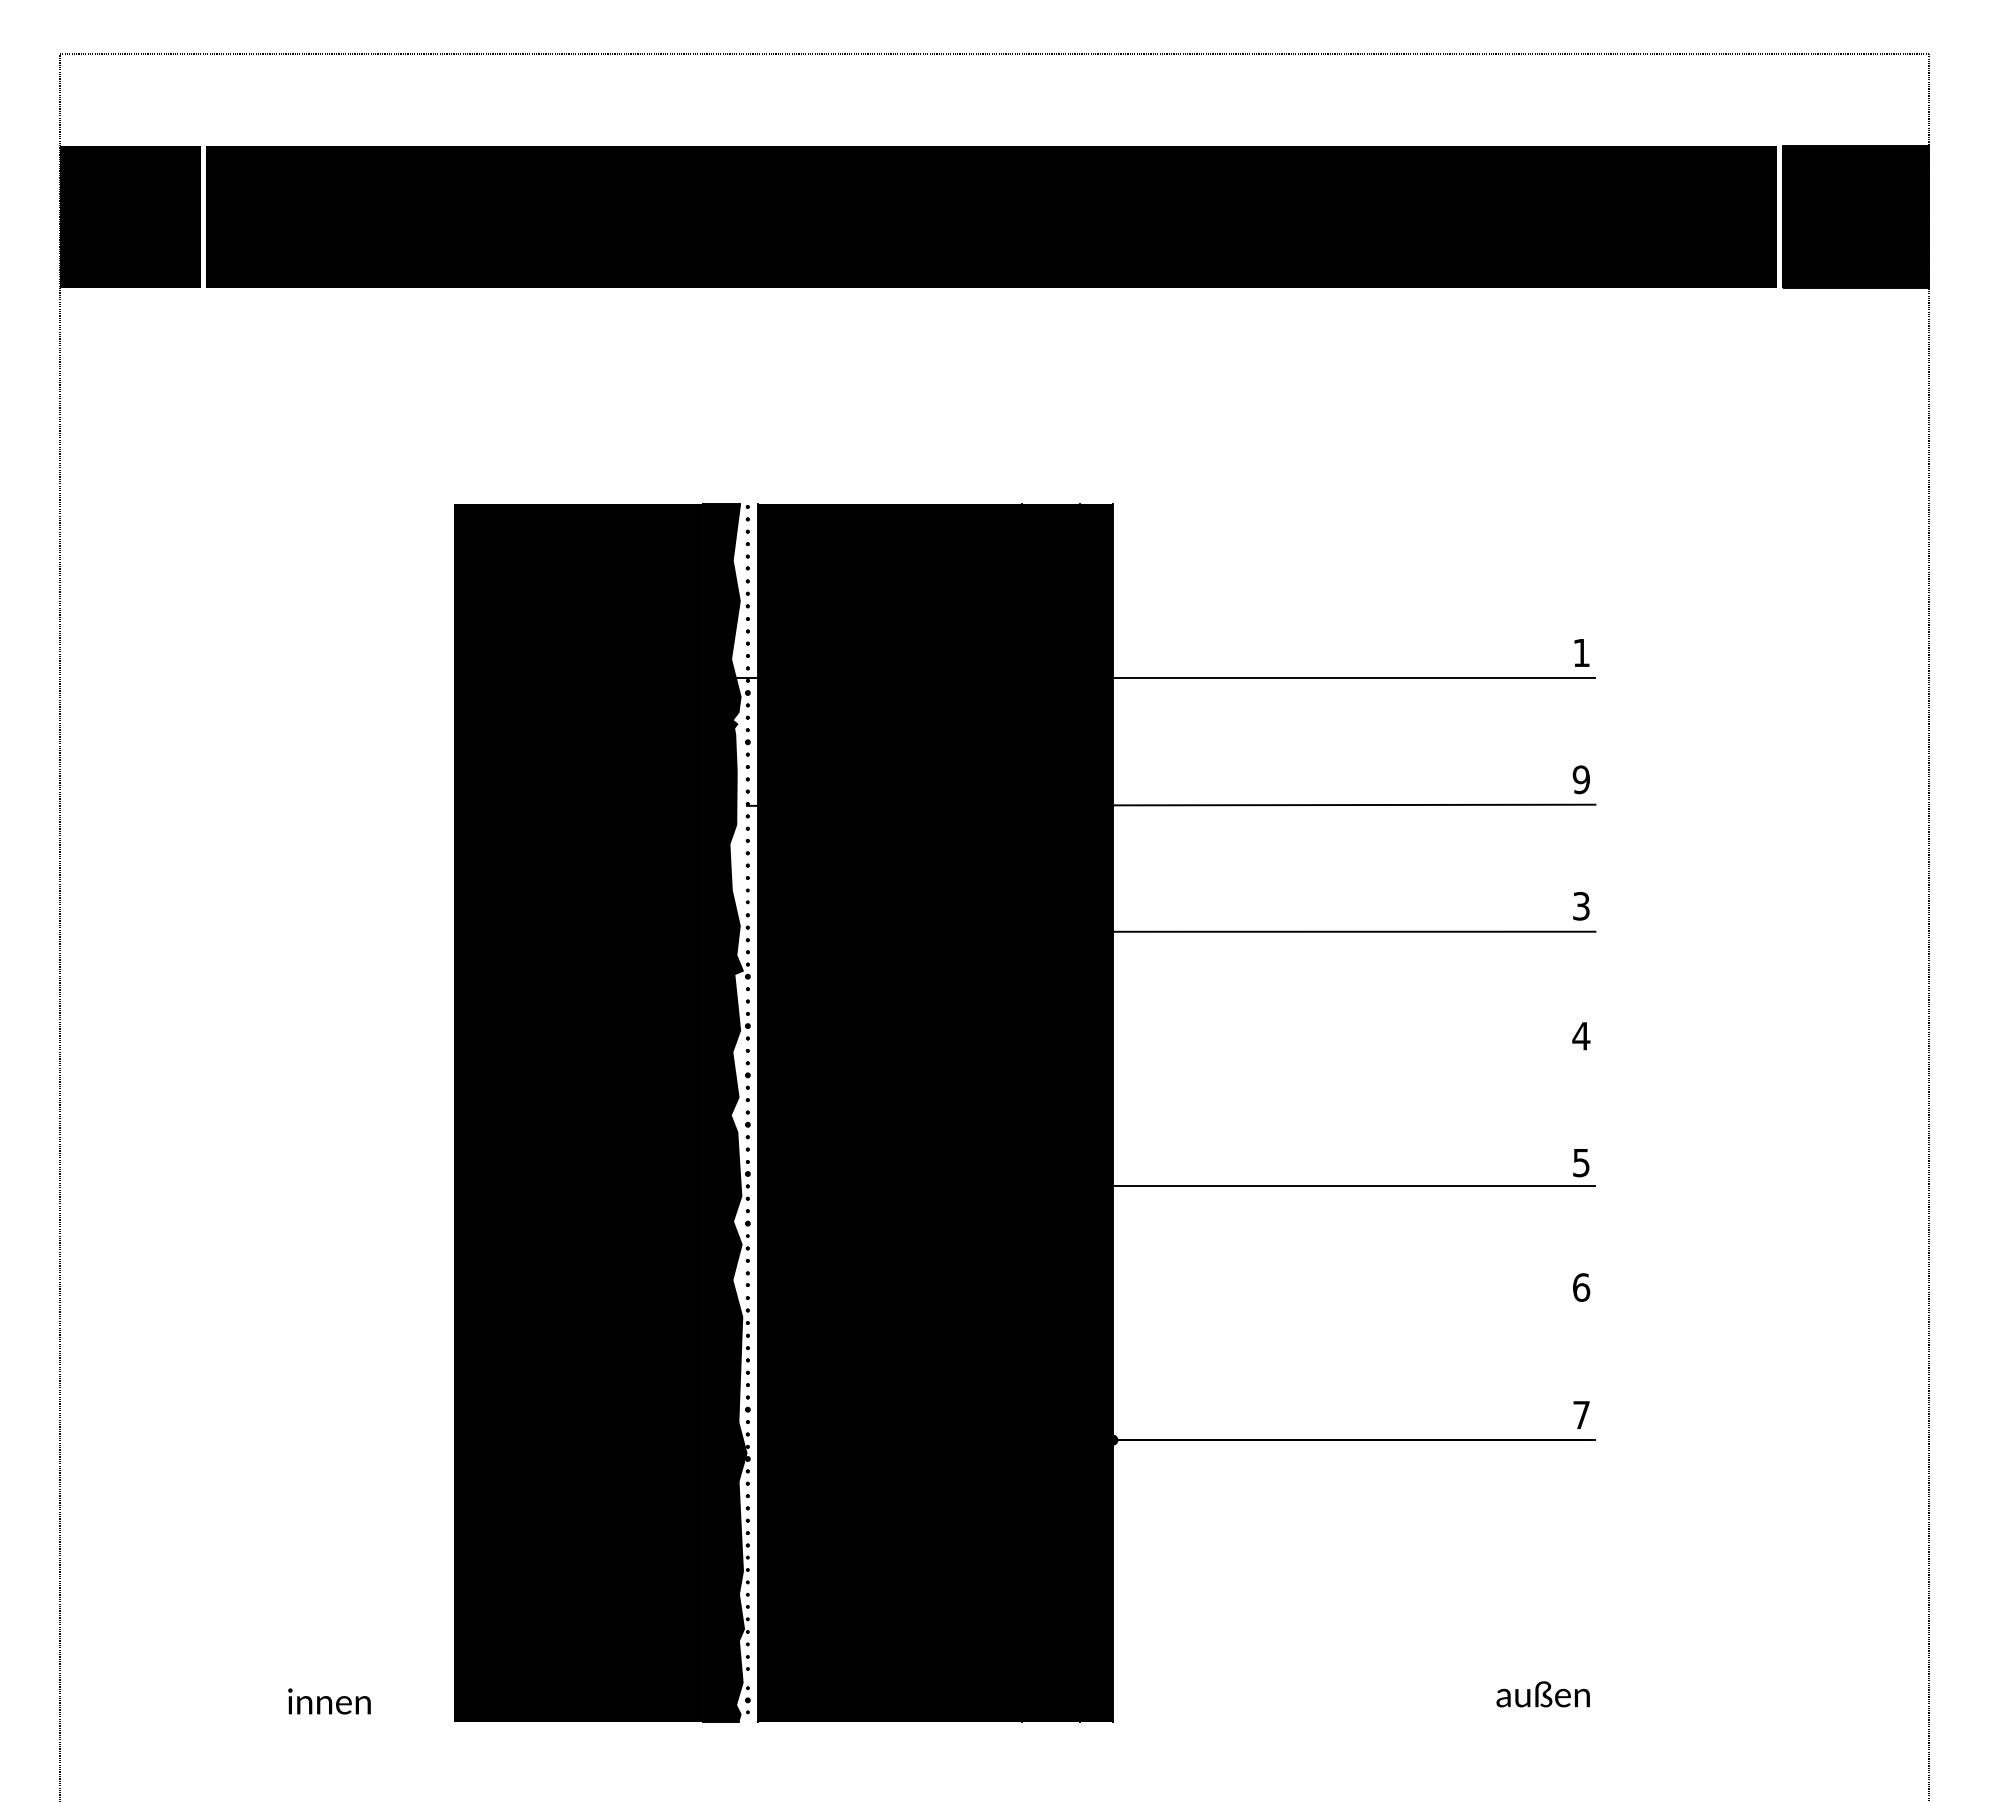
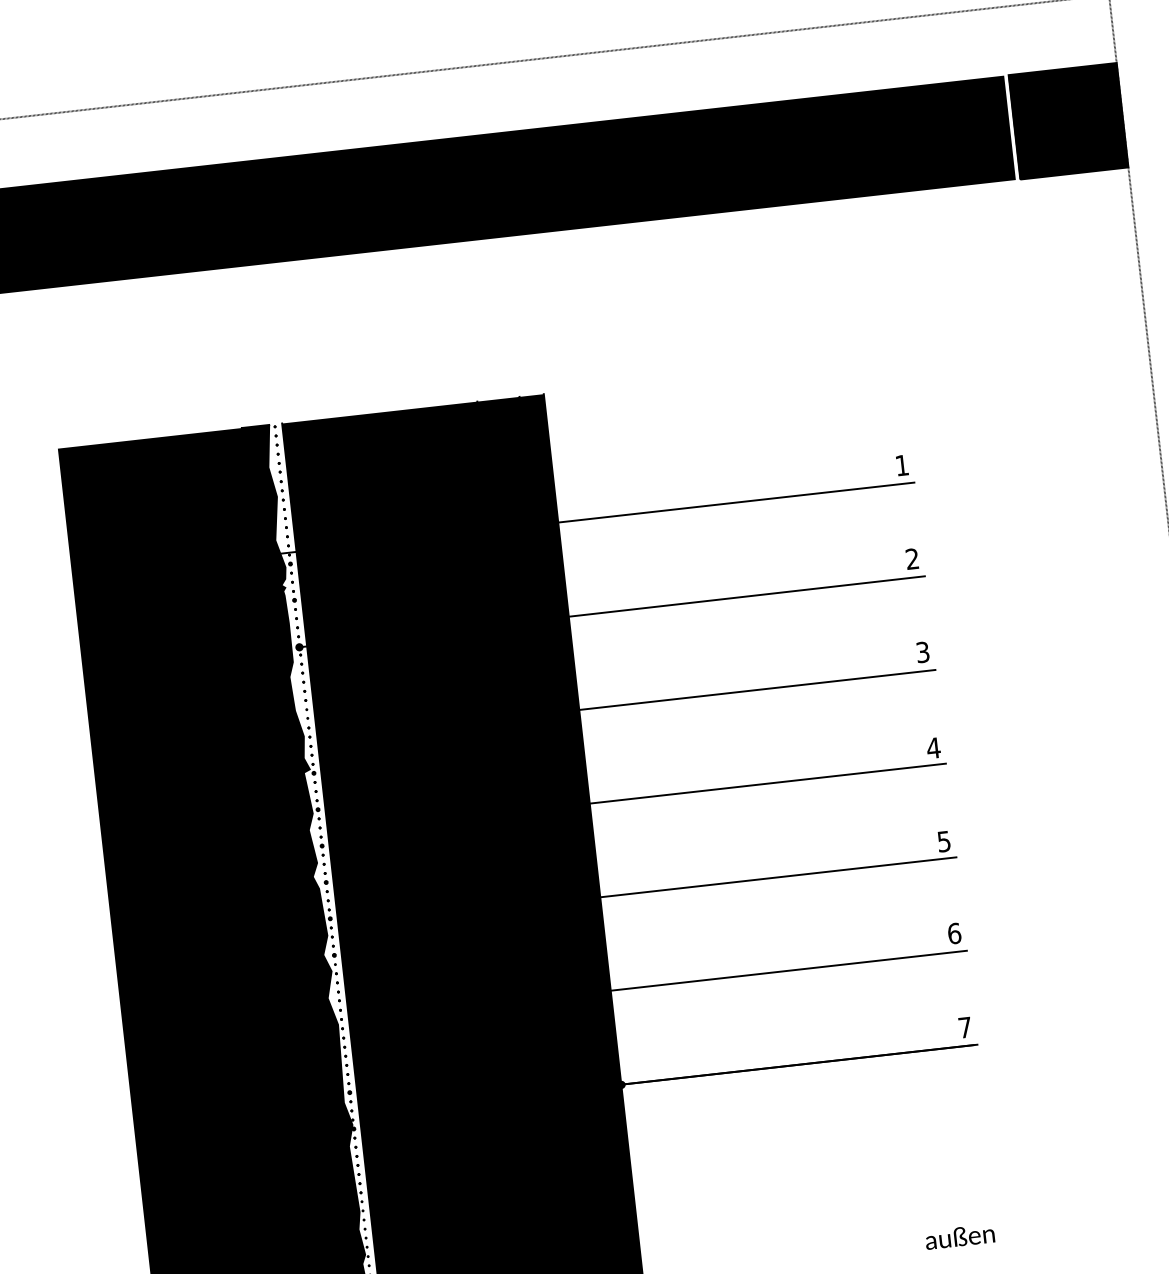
text: (1580, 779) -> (911, 558), 9 -> 2
fill: (746, 805) -> (298, 647), added
line: (1308, 1058) -> (734, 787), added
line: (1345, 1312) -> (782, 971), added

